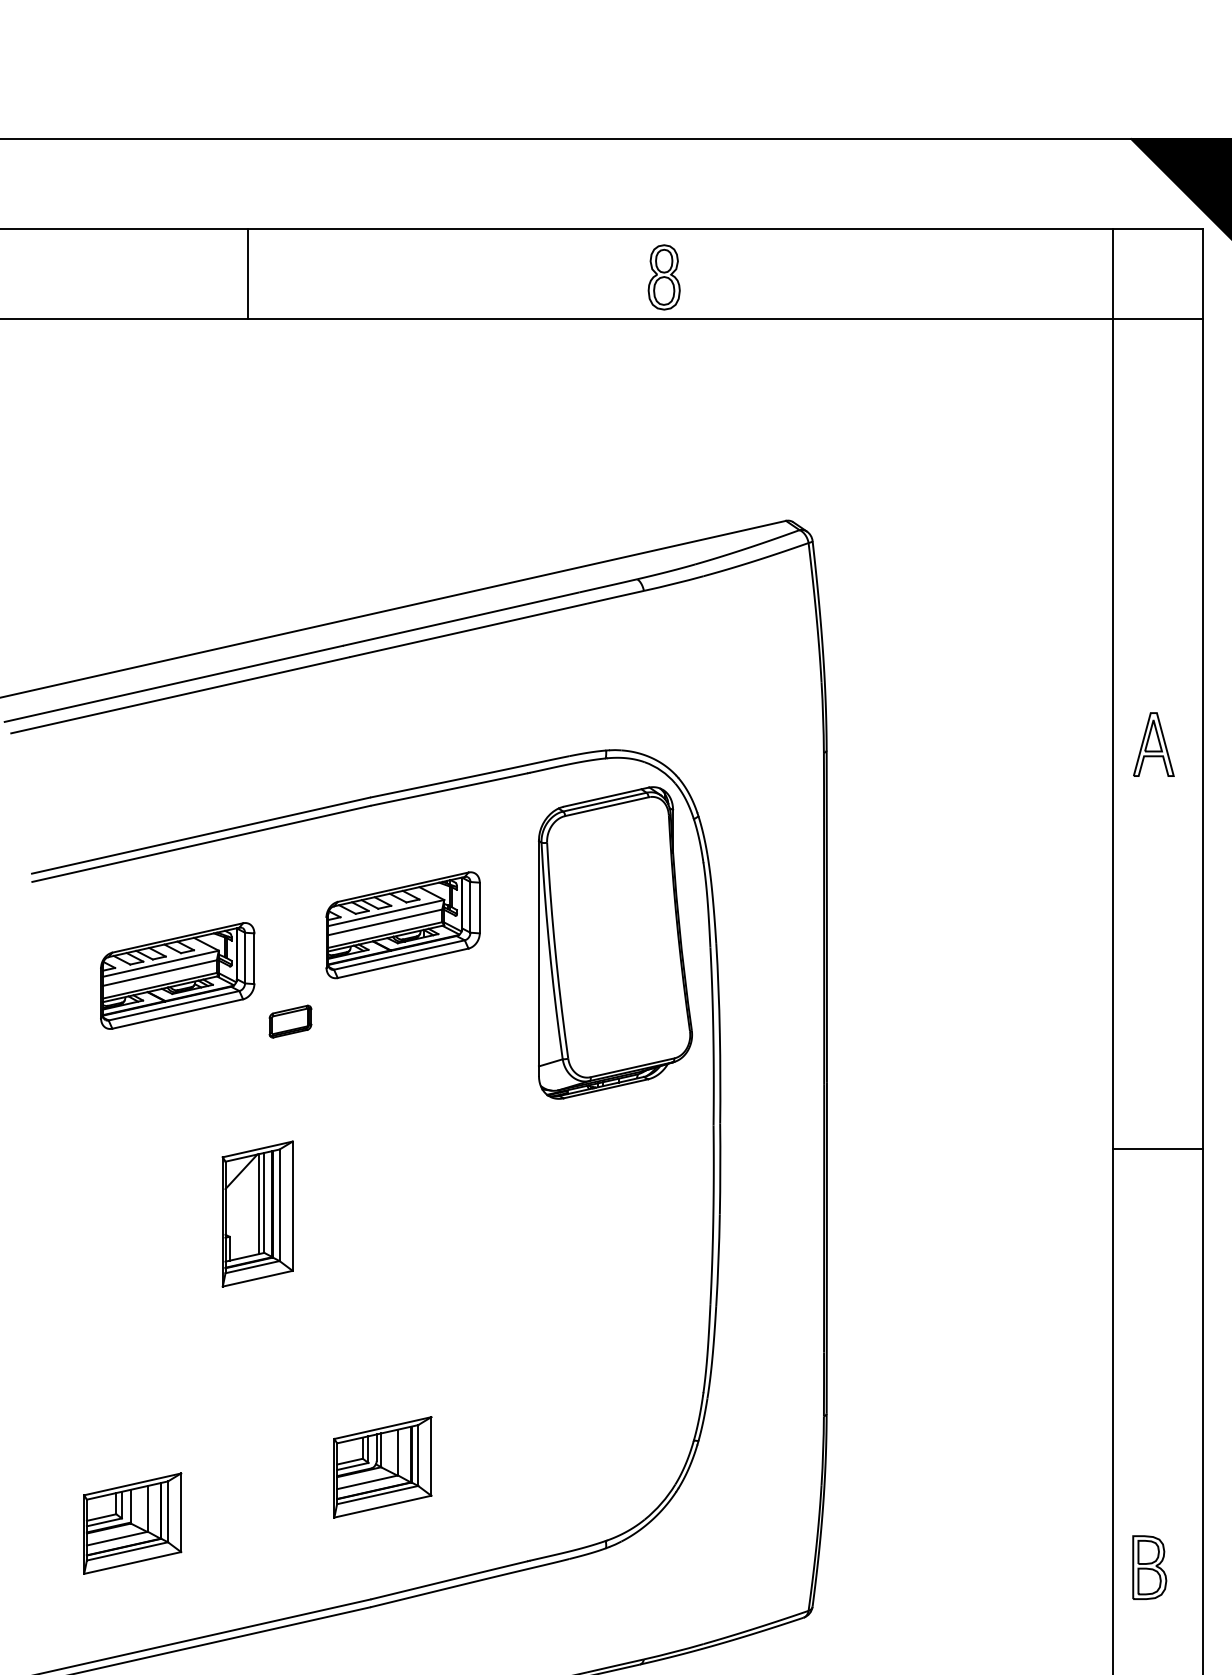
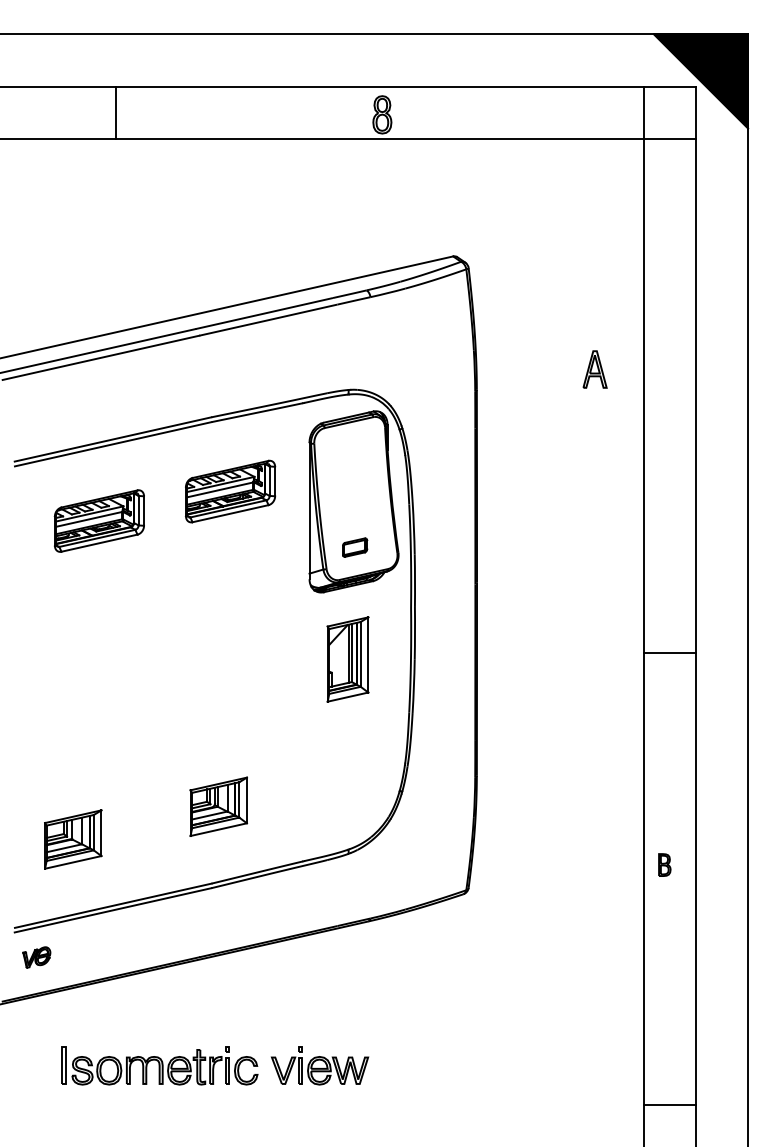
line: (248, 273) -> (116, 112), moved
part: (1152, 744) -> (594, 369), moved
part: (291, 1021) -> (355, 547), moved
line: (1157, 1148) -> (669, 652), moved
part: (256, 1214) -> (347, 659), moved
part: (1149, 1566) -> (664, 864), size x0.6

